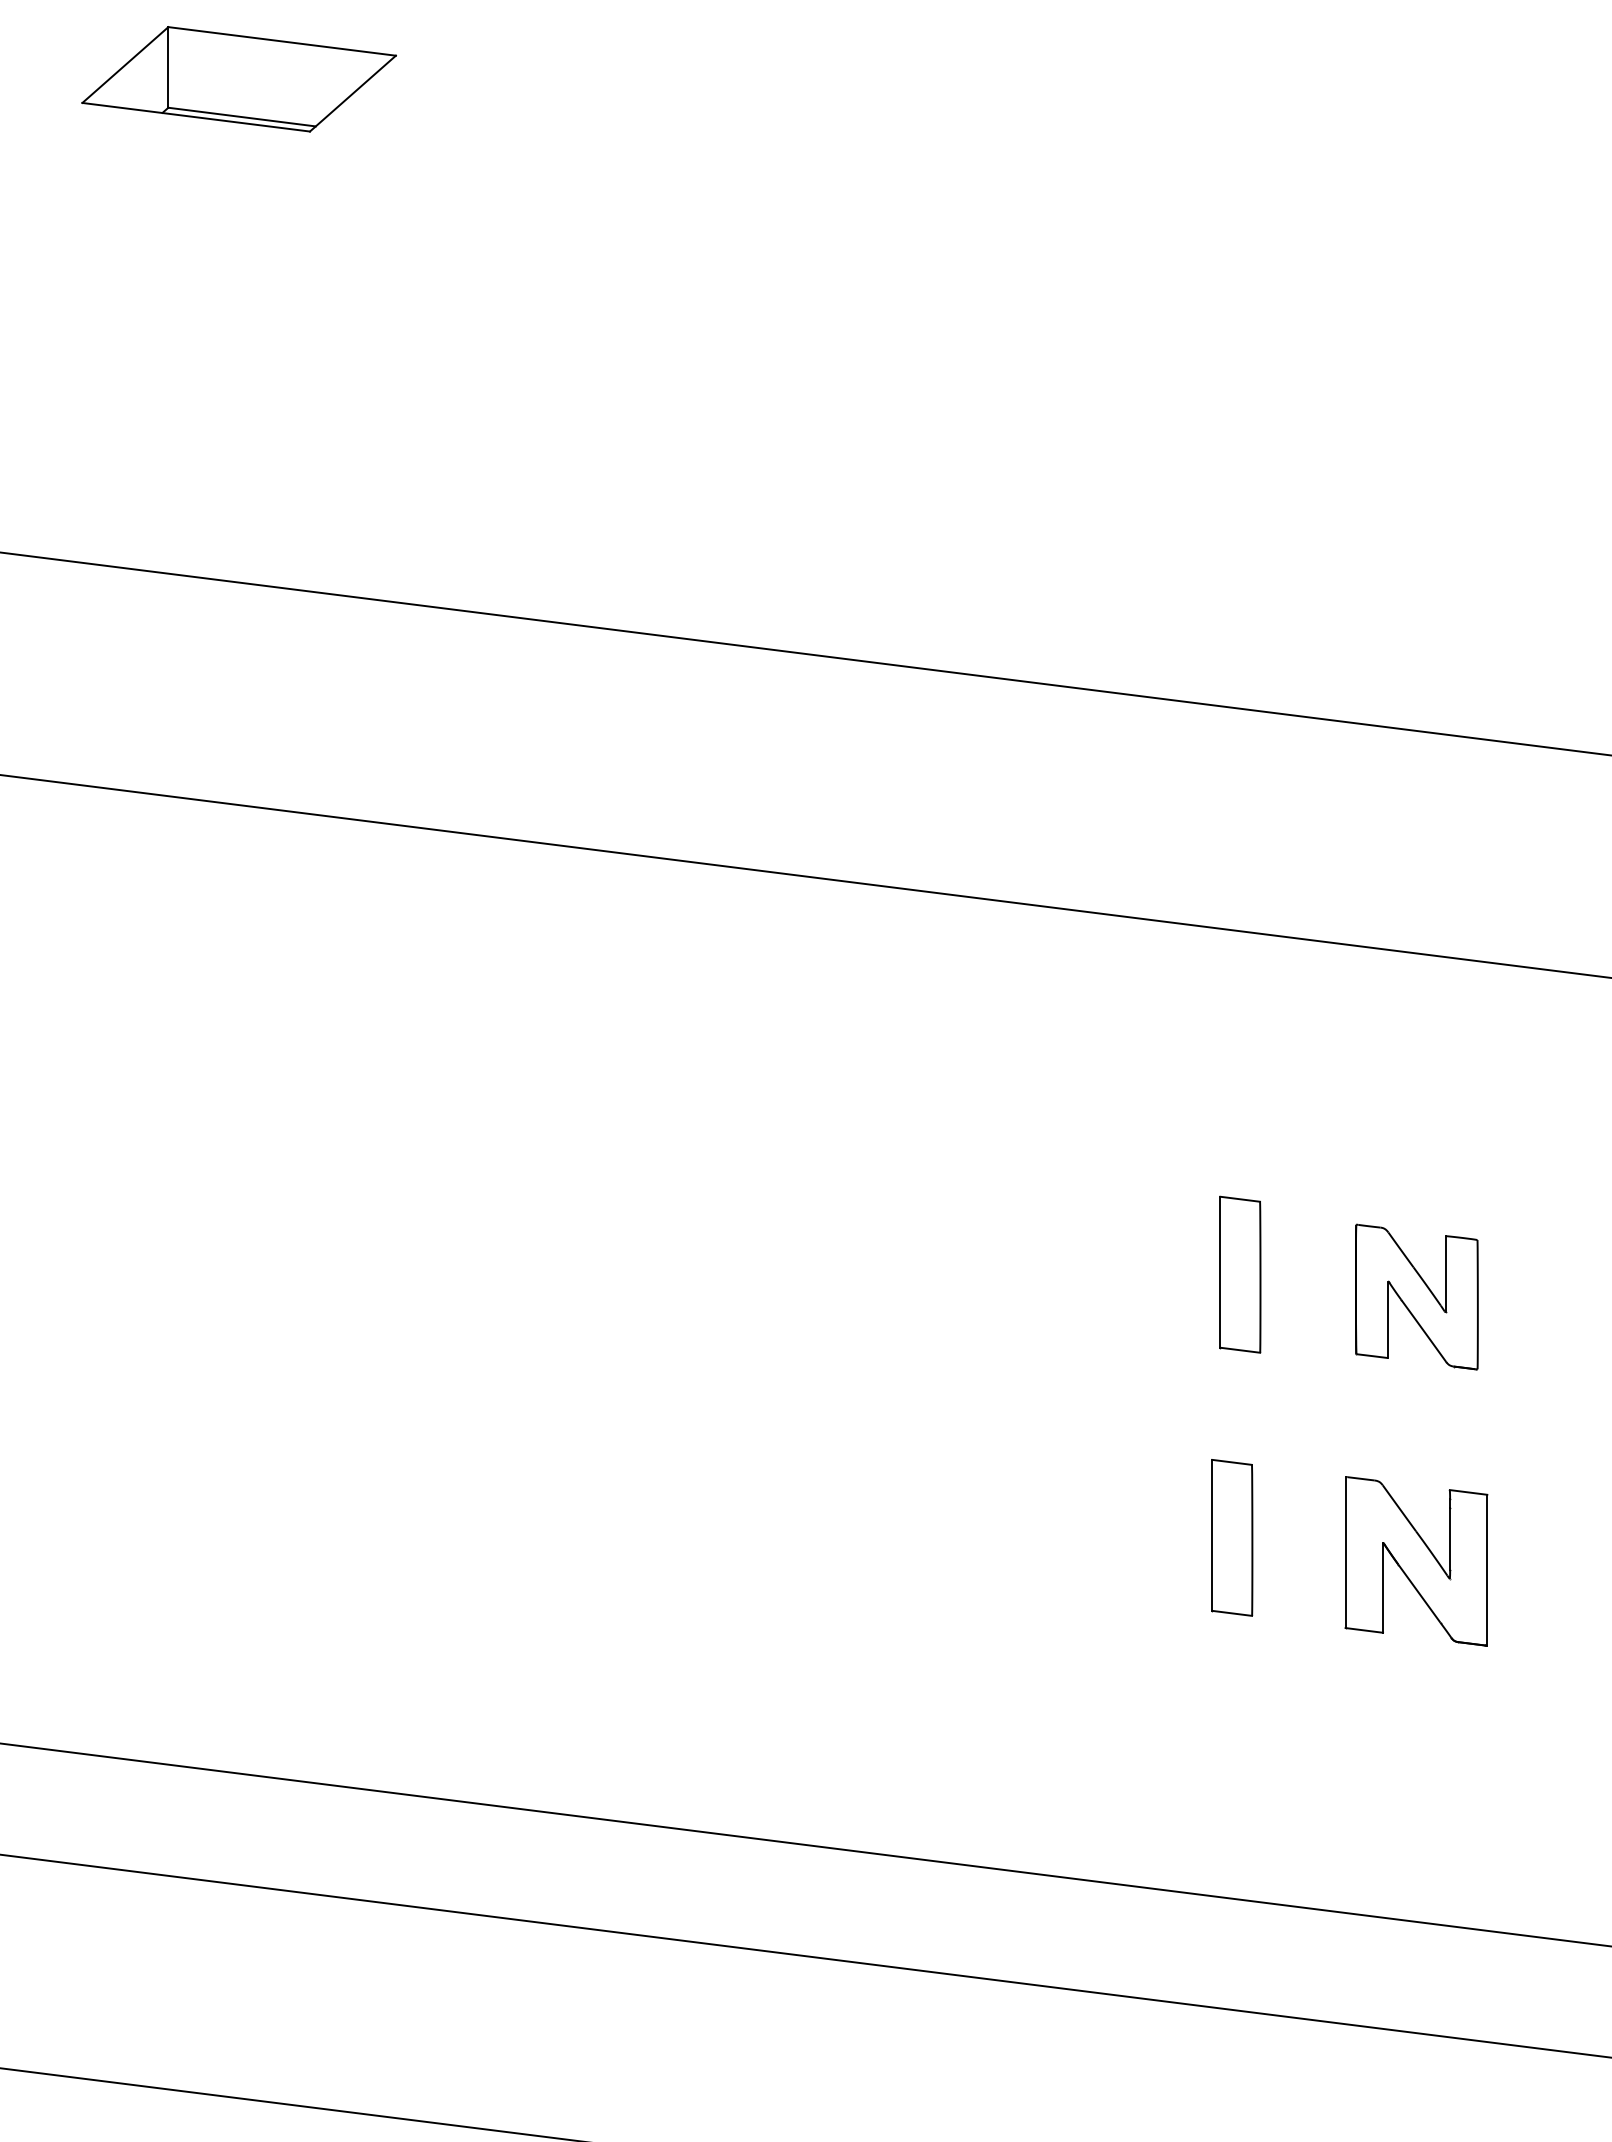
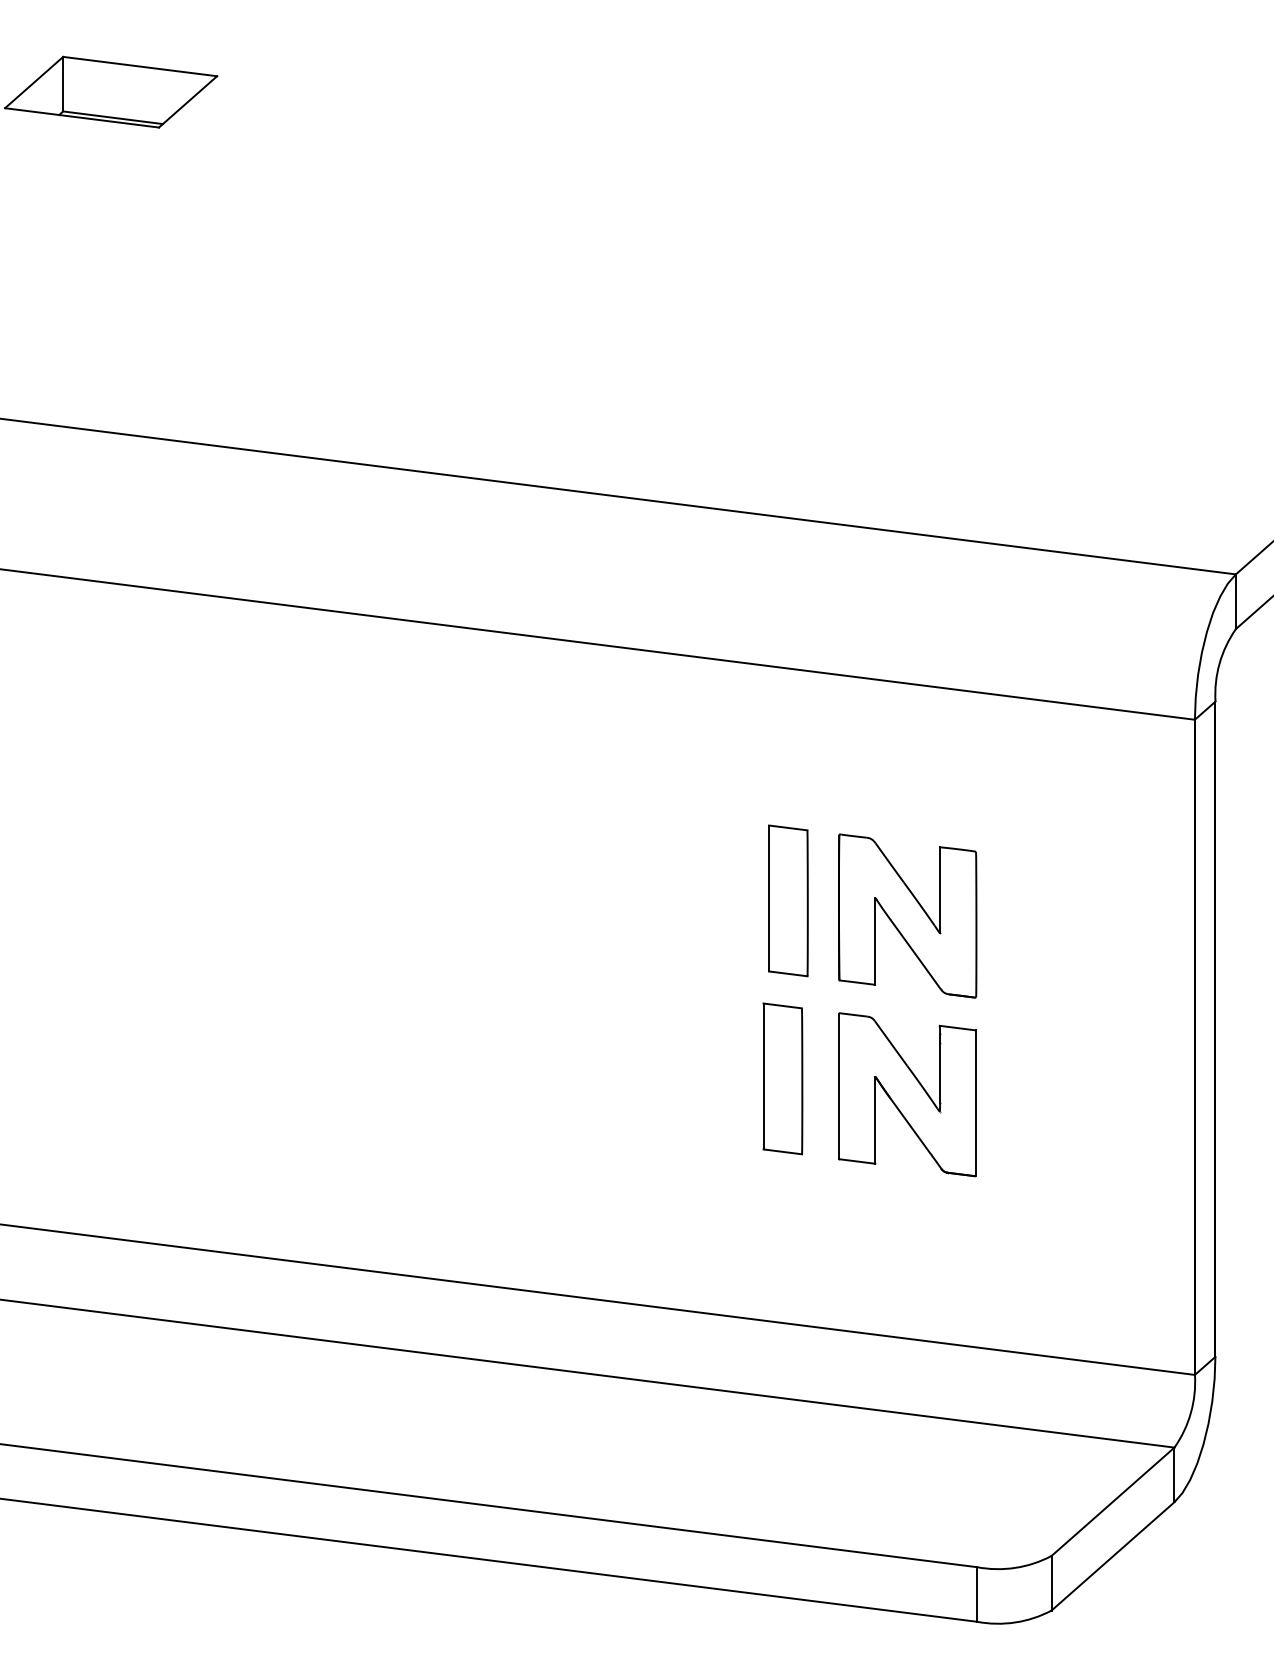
part: (1240, 1274) -> (788, 900), size x1.43
part: (1416, 1296) -> (907, 915), size x1.67
part: (1231, 1537) -> (782, 1078), size x1.43
part: (1416, 1560) -> (907, 1094), size x1.43

